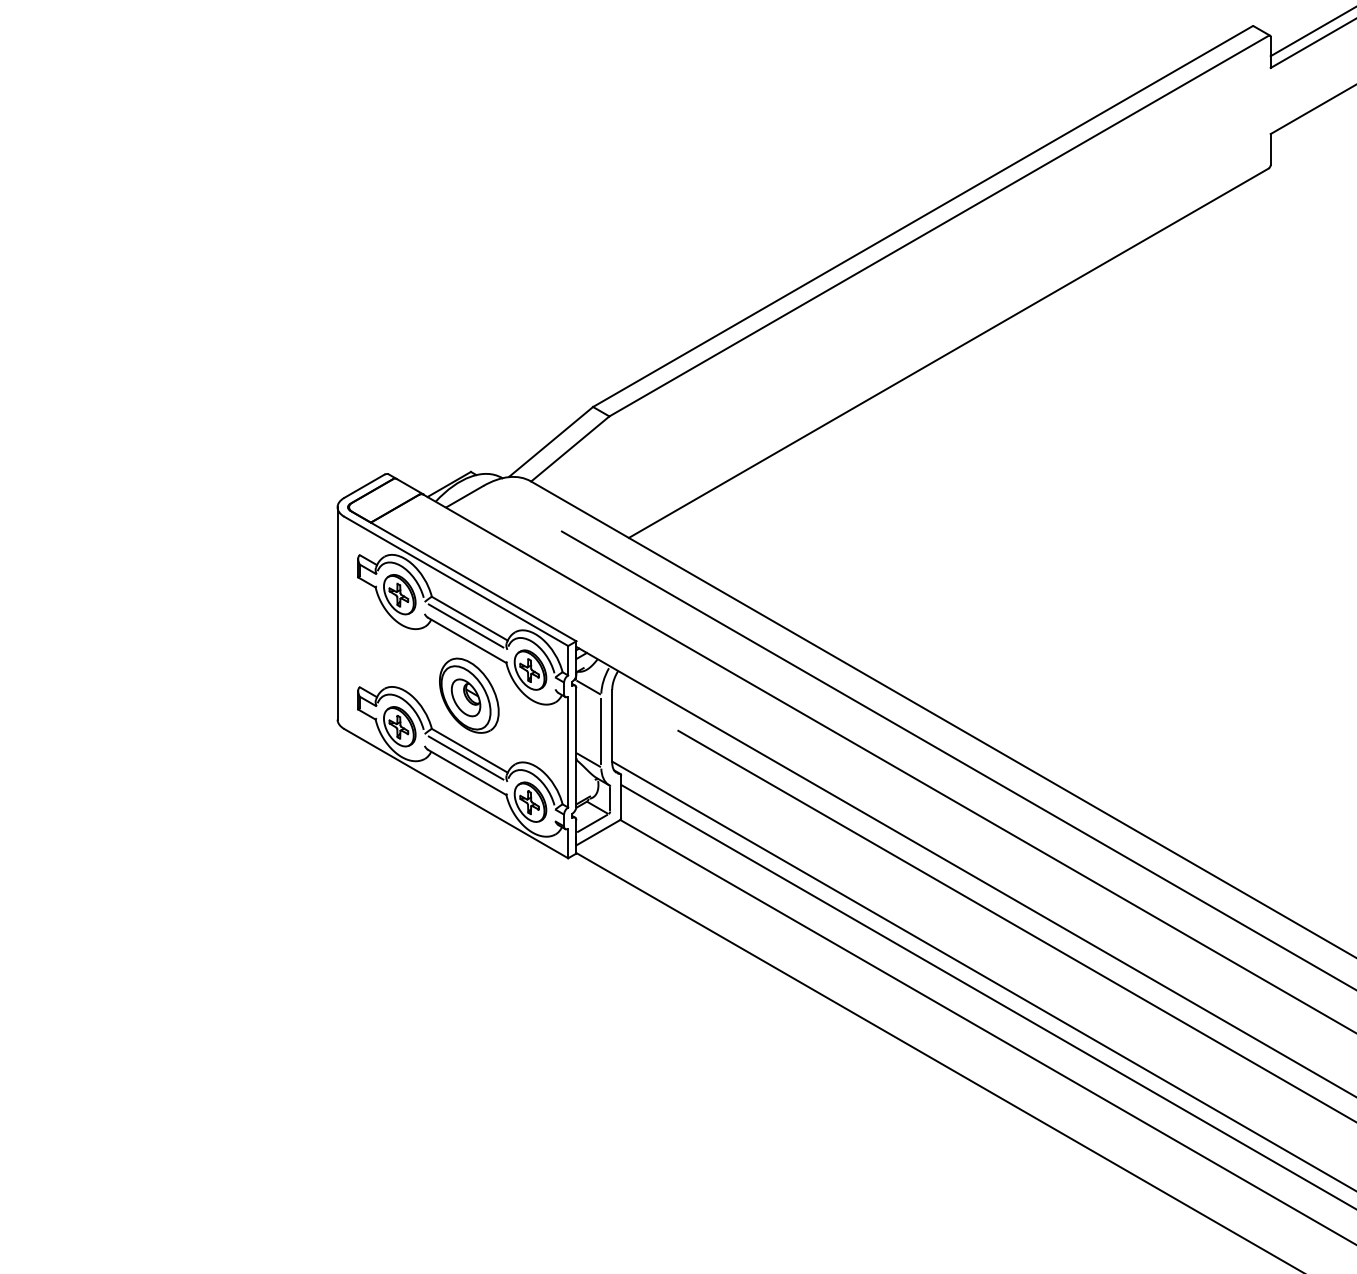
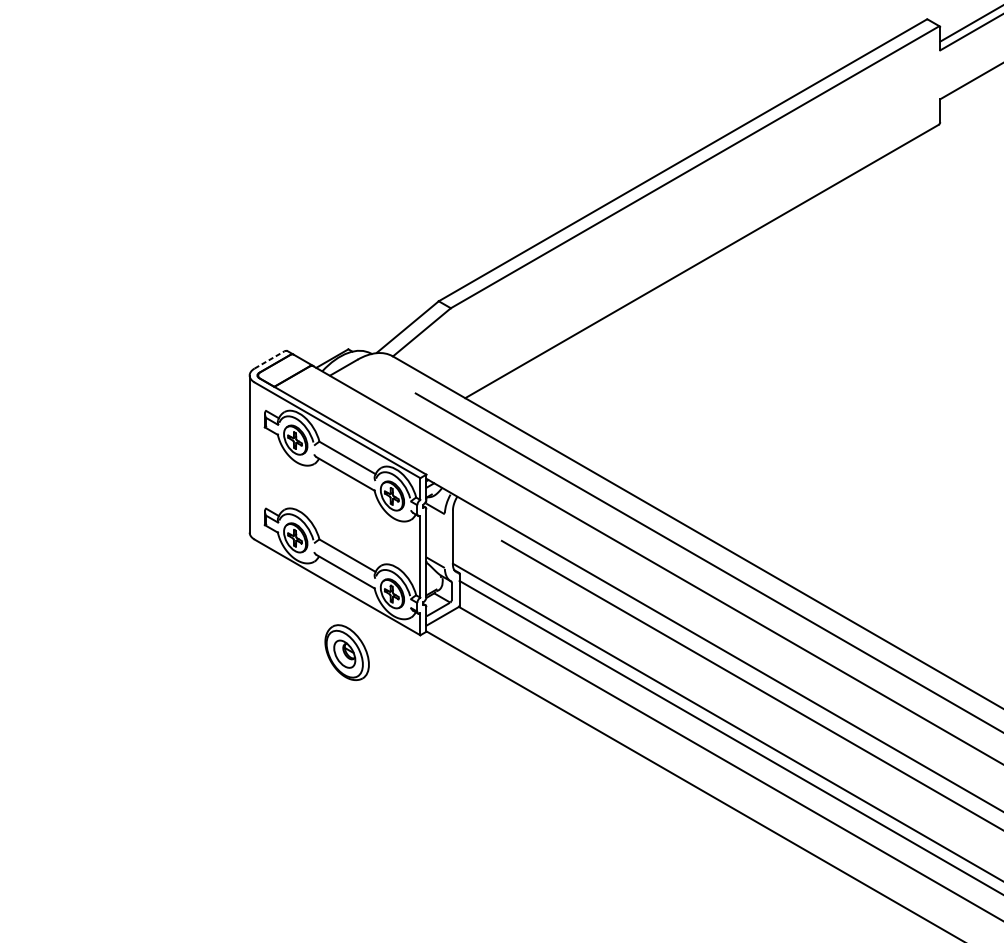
line: (364, 486) -> (269, 360), solid -> dashed
line: (465, 625) -> (344, 462), removed
part: (469, 695) -> (347, 652), moved
line: (601, 730) -> (445, 540), removed
line: (465, 757) -> (344, 560), removed

